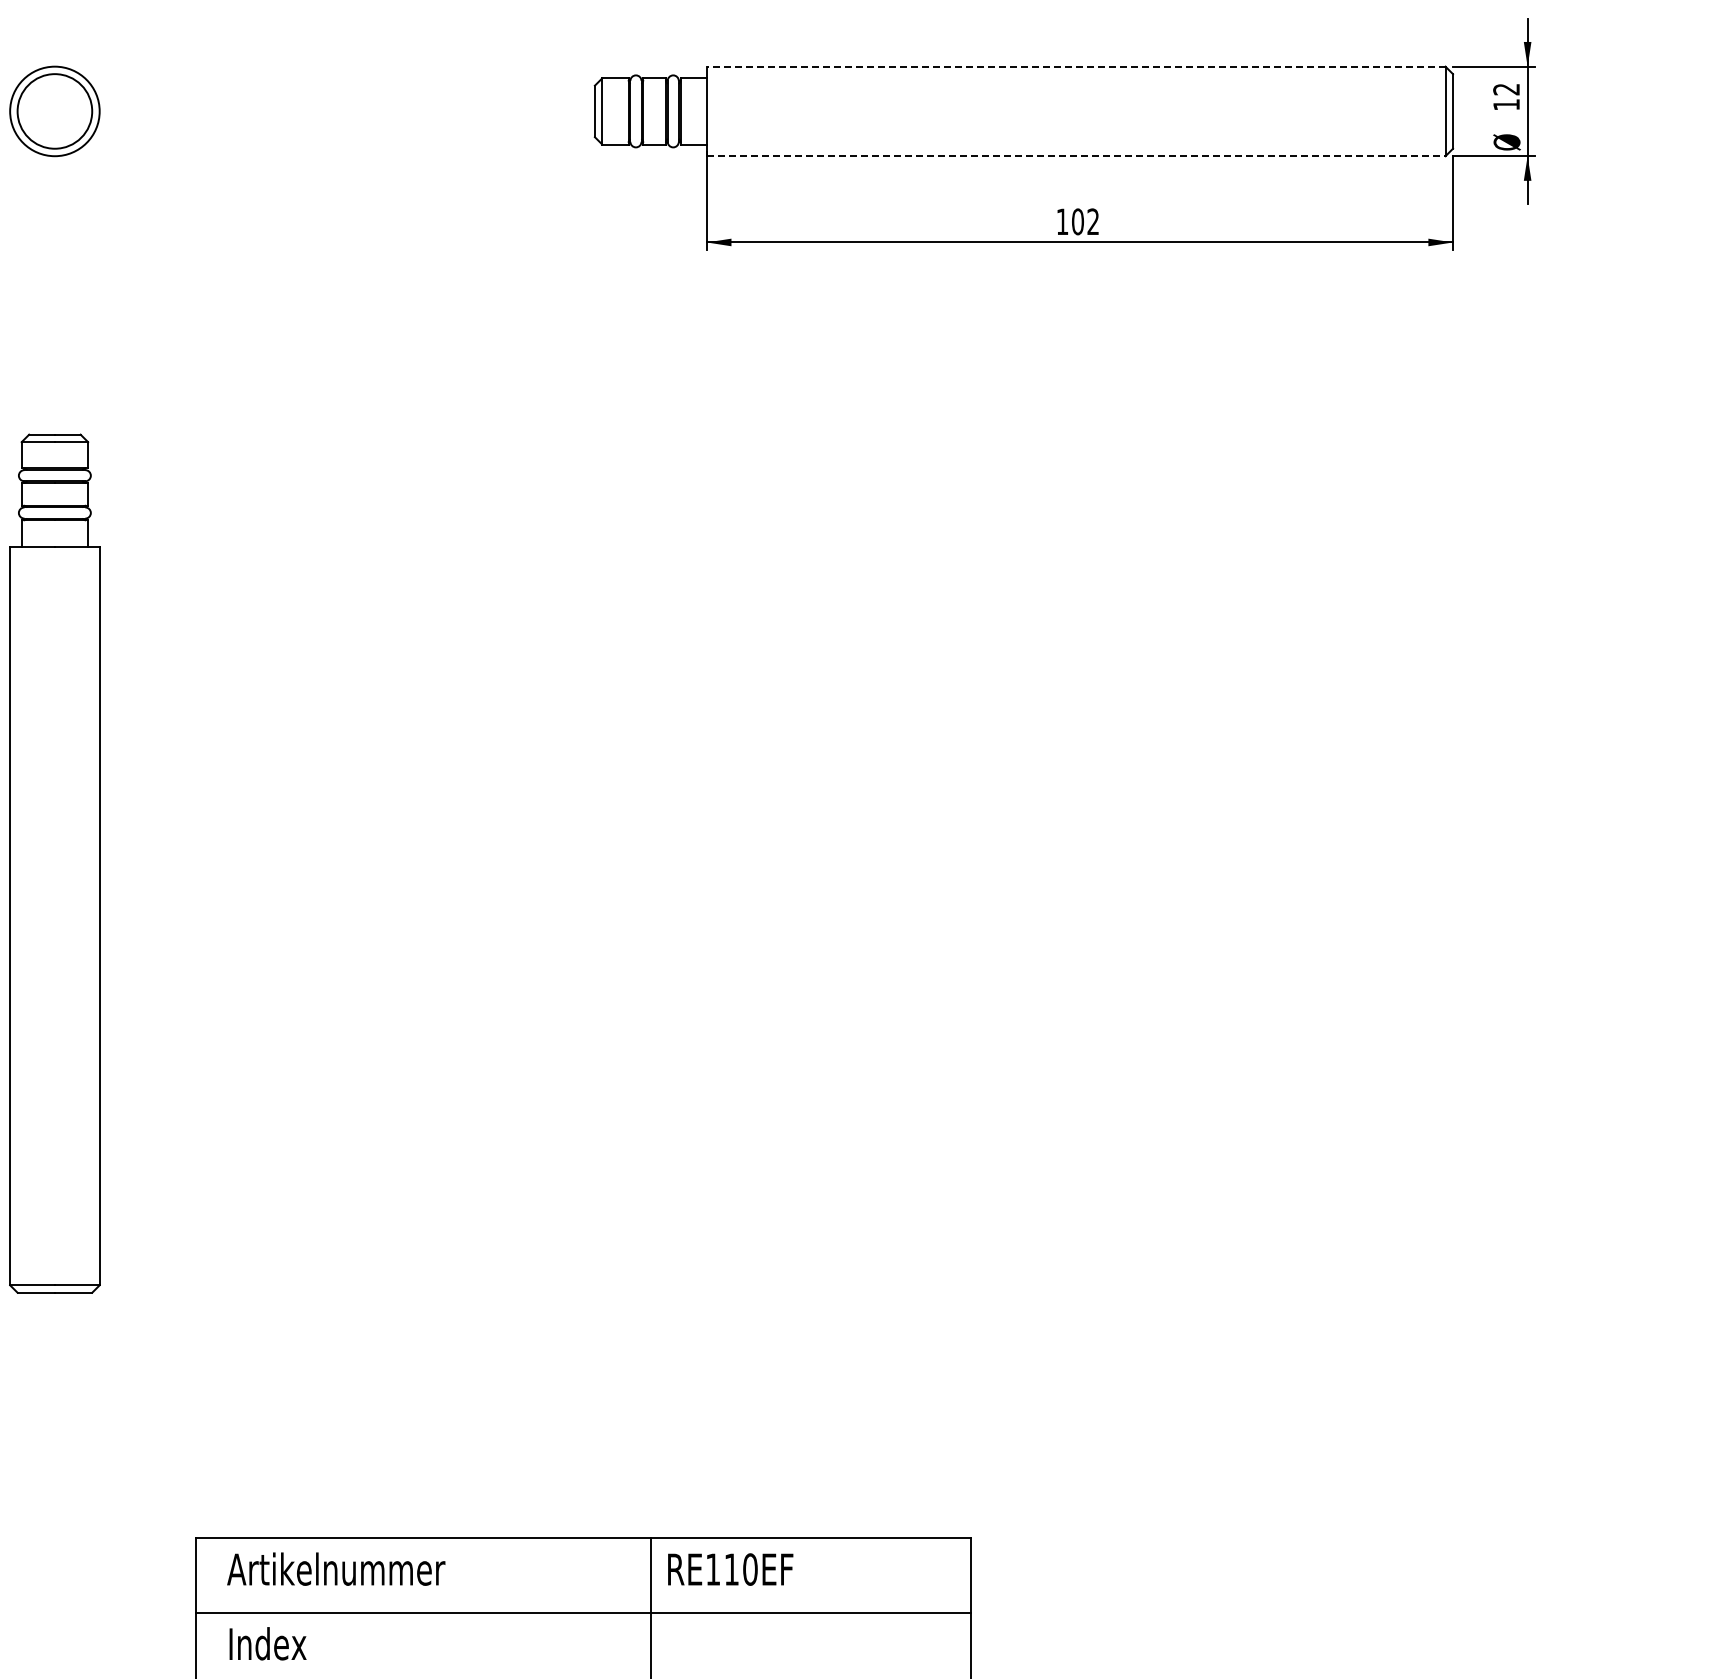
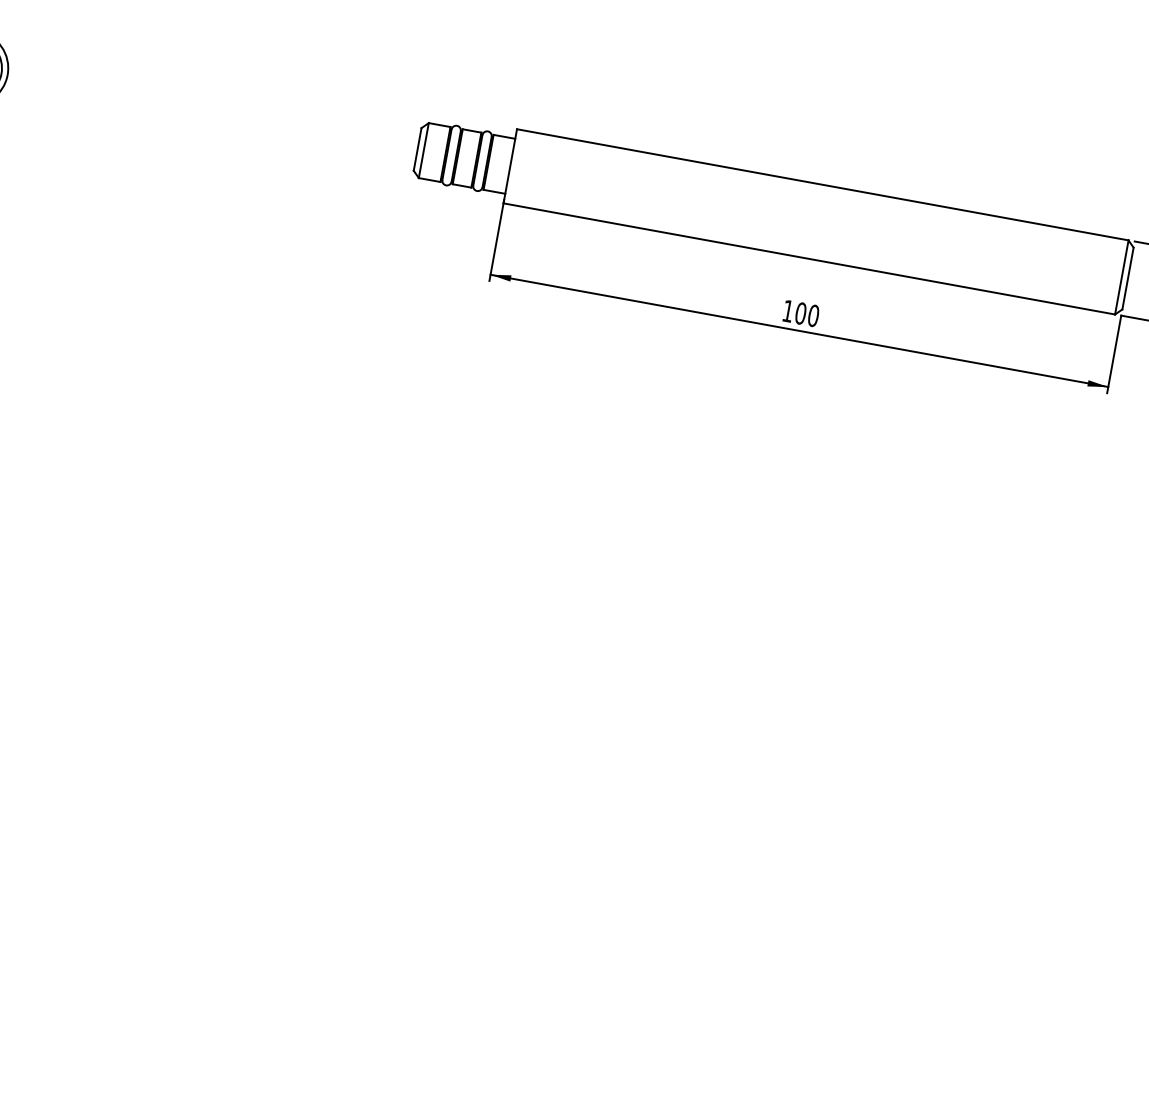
line: (1075, 66) -> (822, 184), dashed -> solid
line: (1076, 156) -> (809, 259), dashed -> solid
text: (1093, 221) -> (813, 315), 102 -> 100

